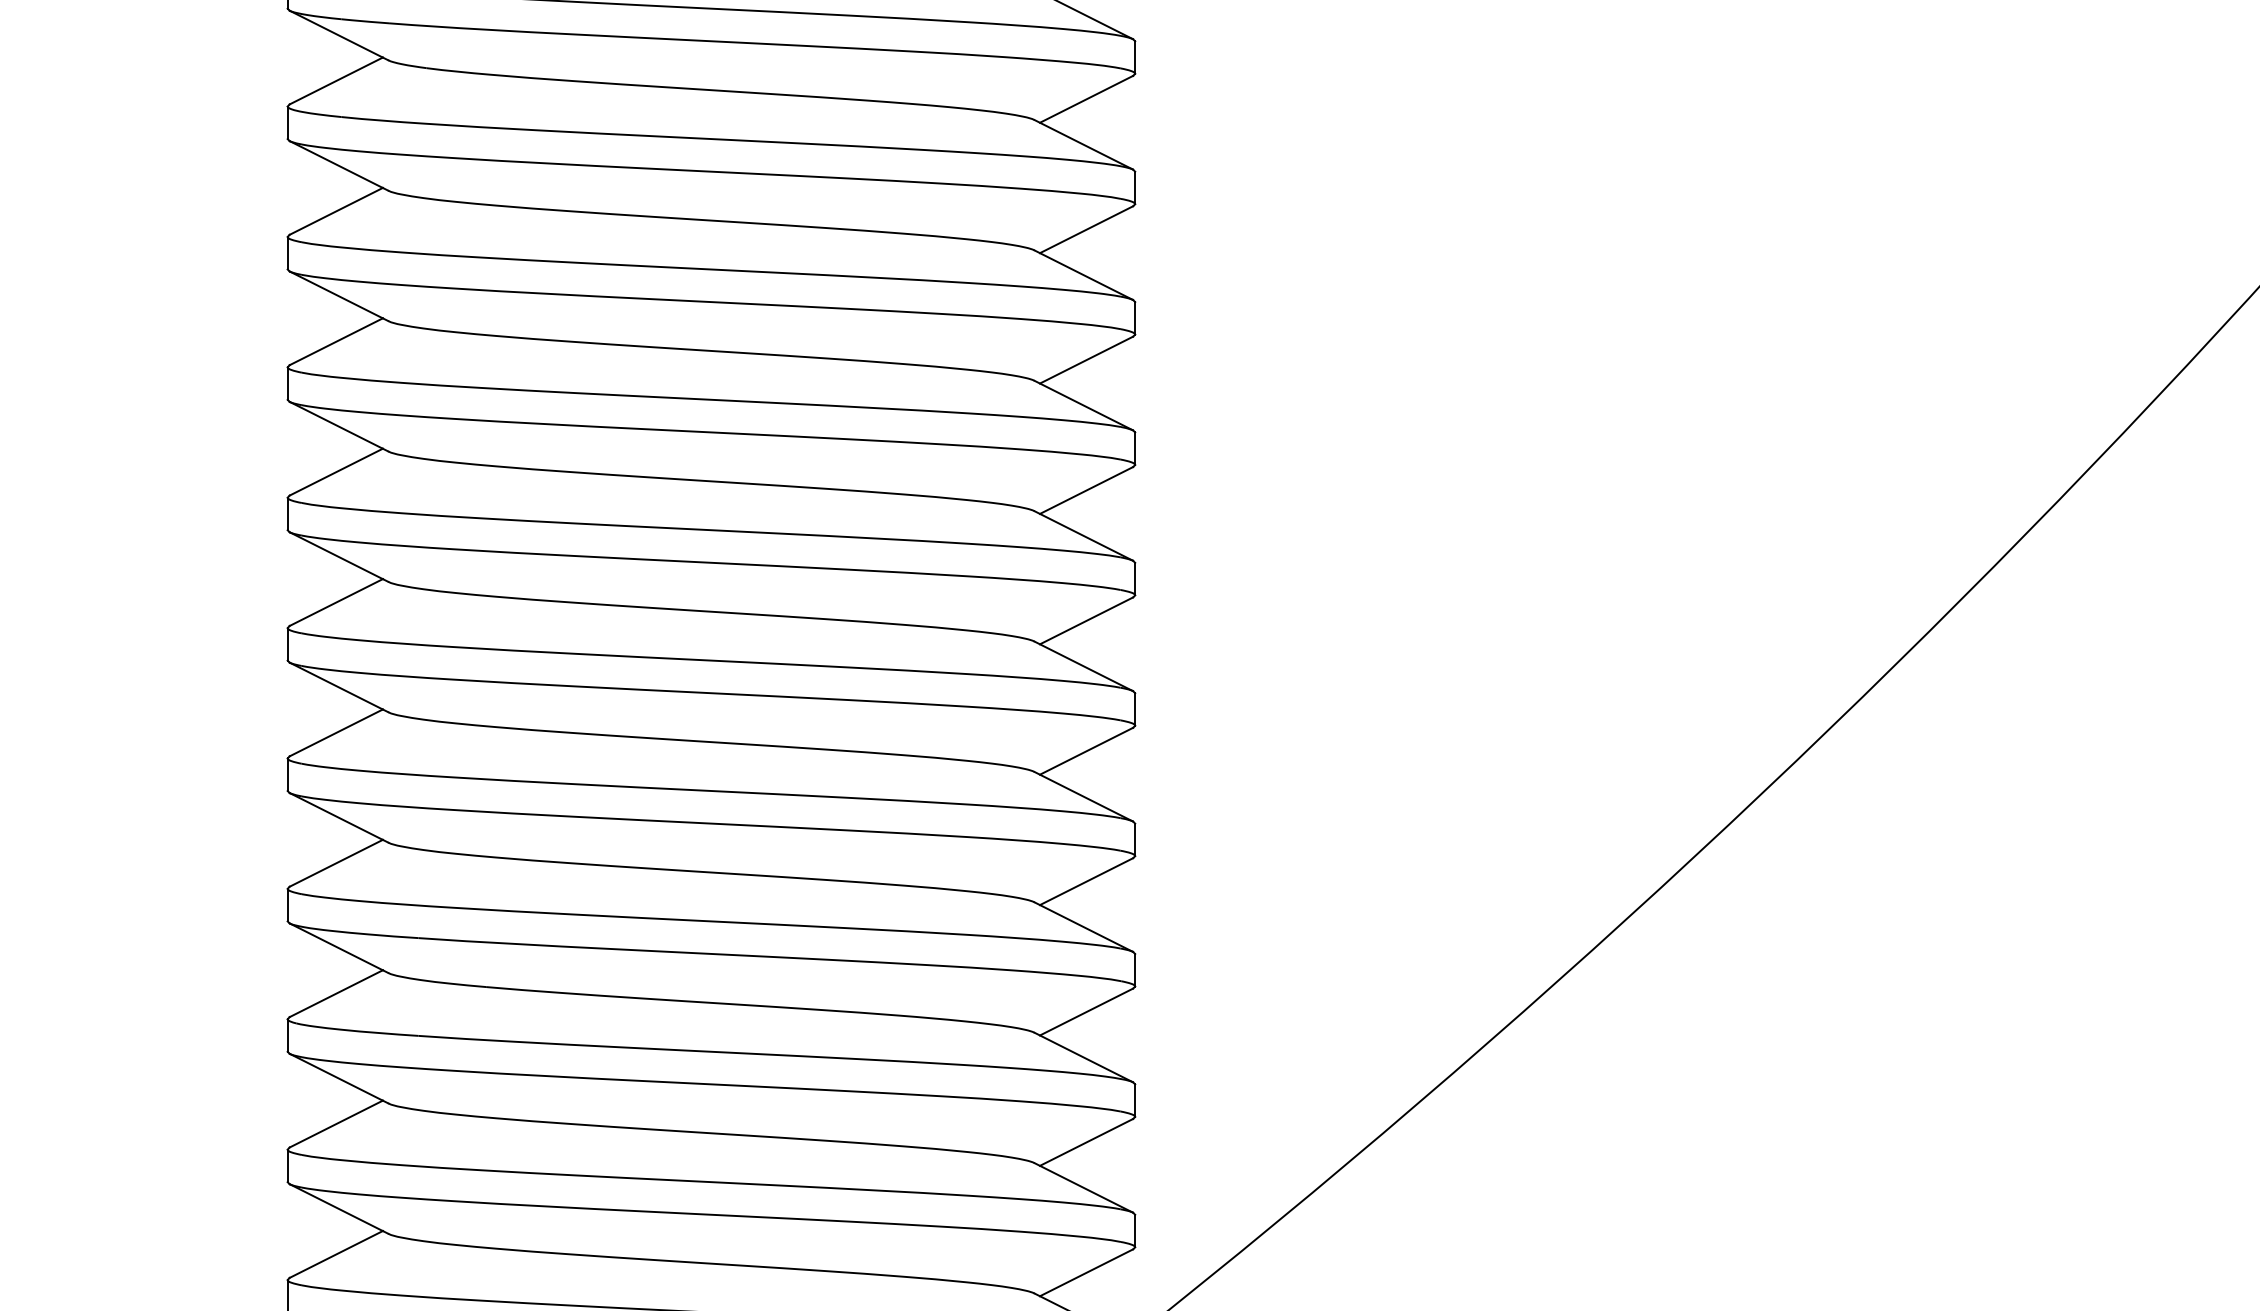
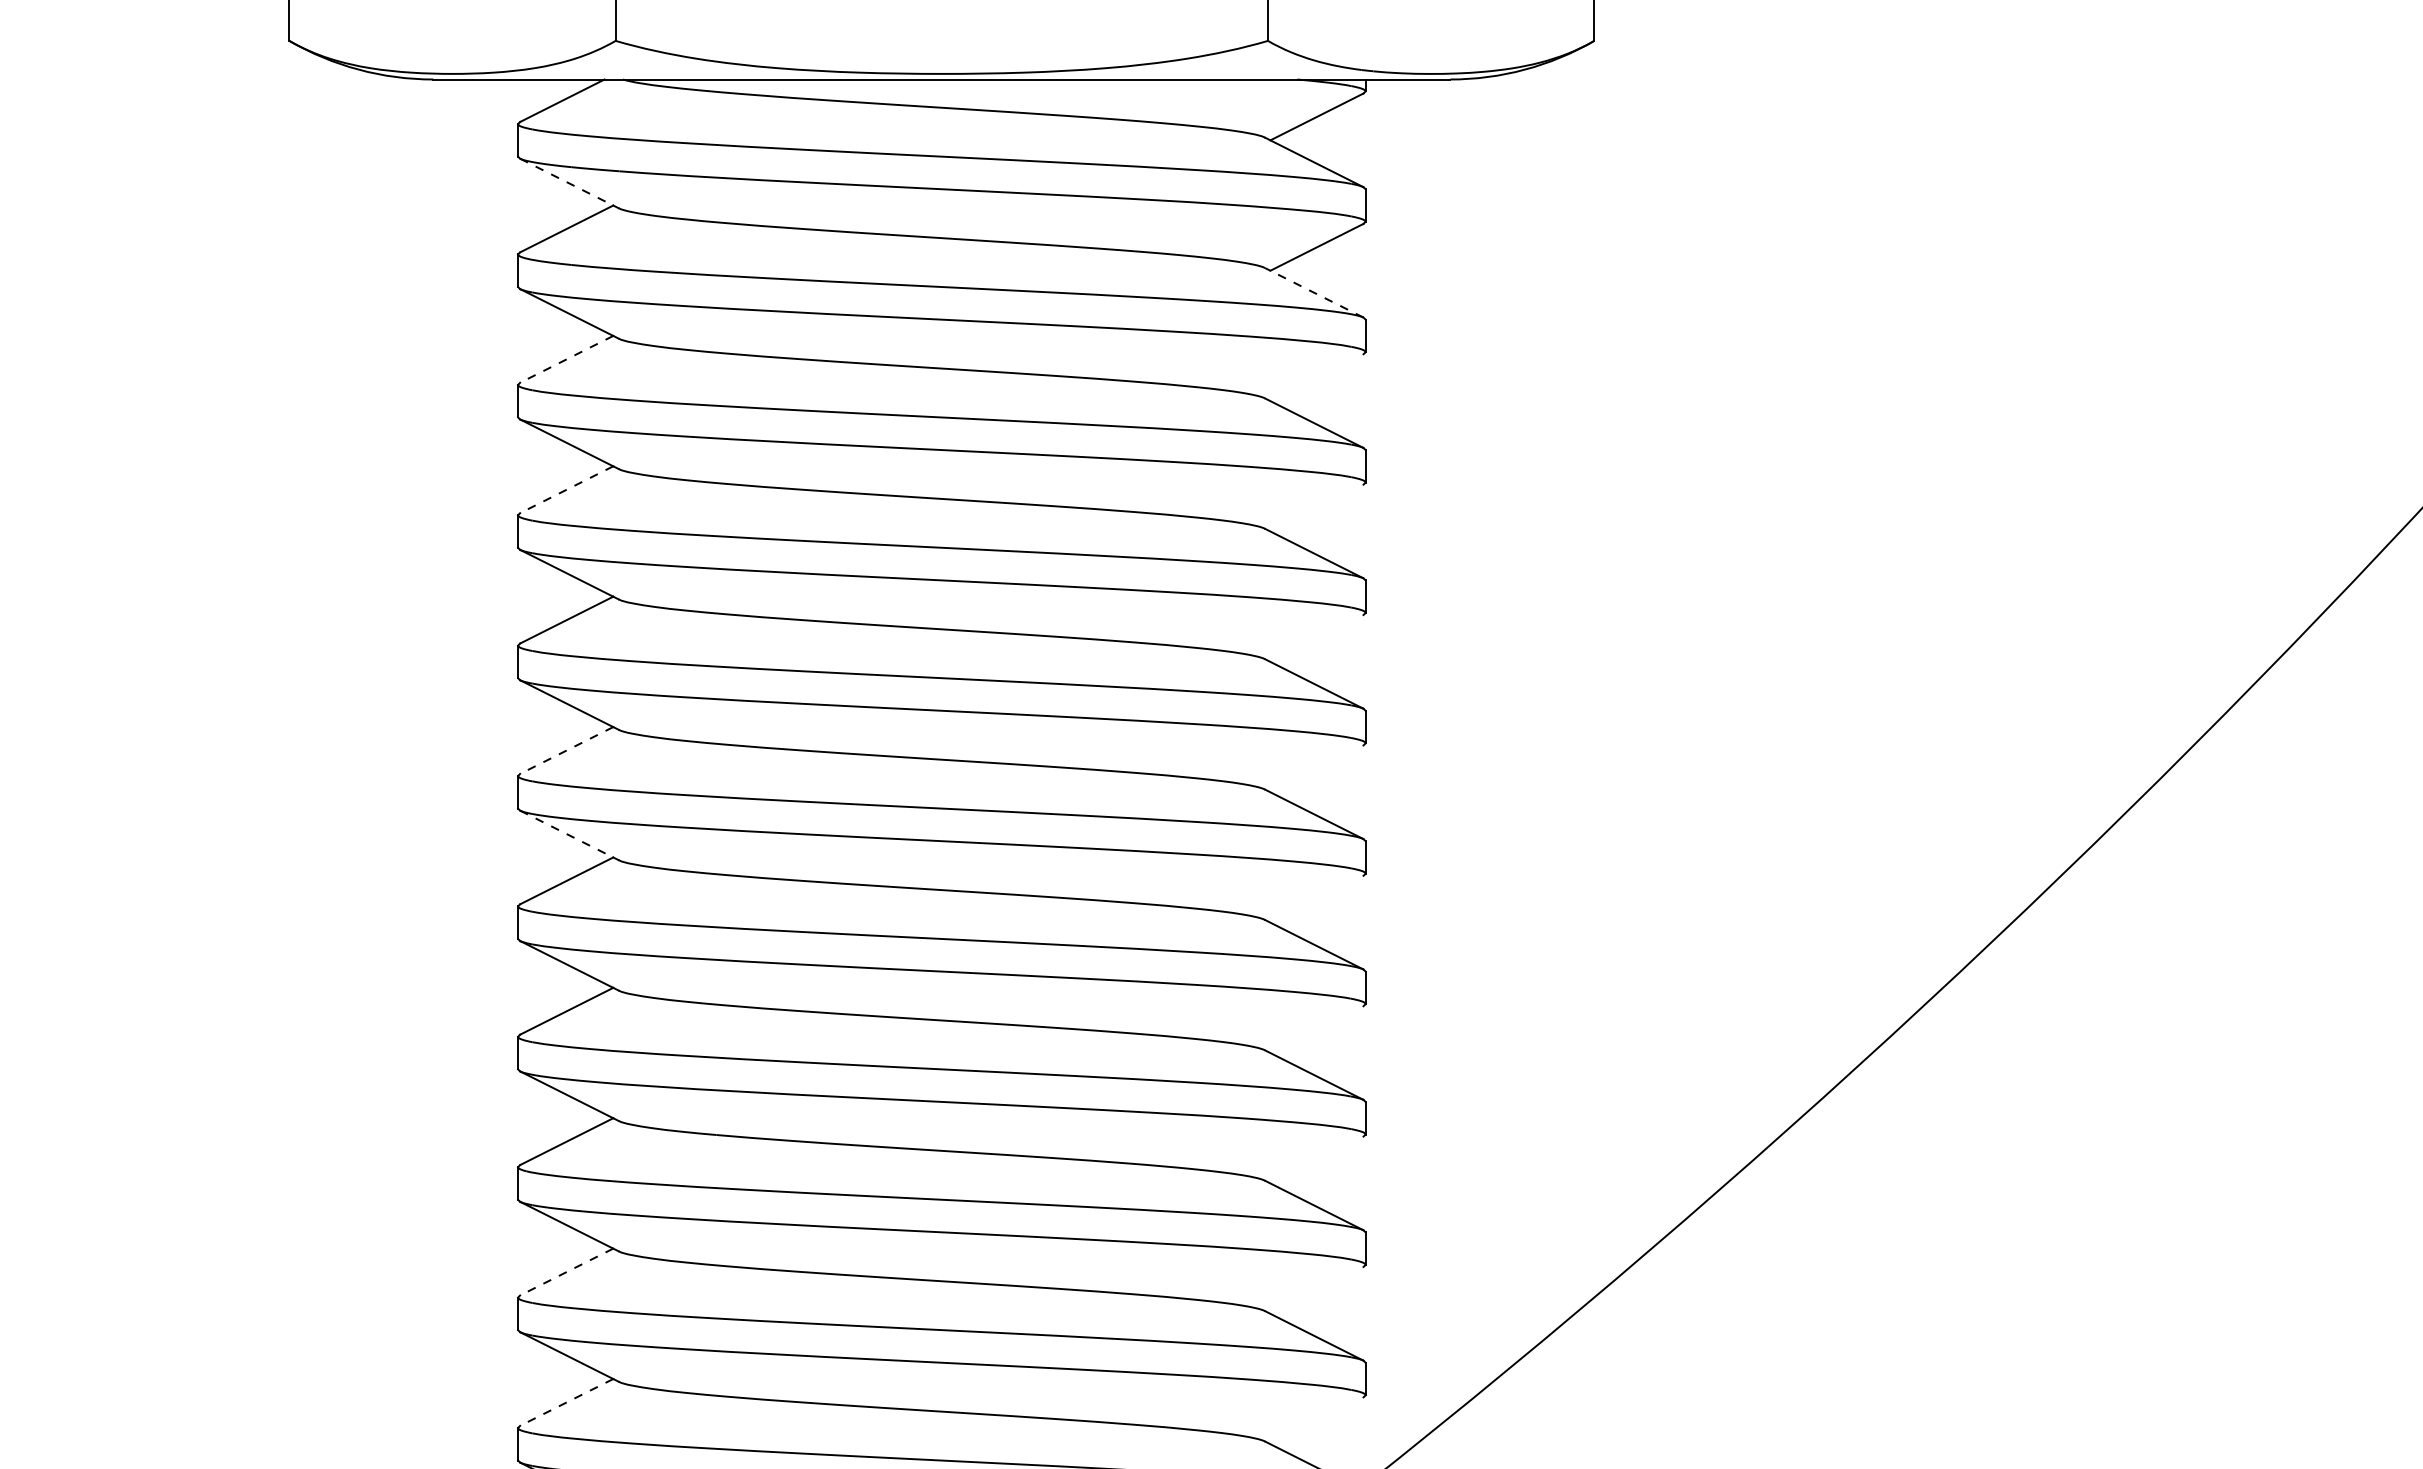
line: (337, 34) -> (567, 182), solid -> dashed
line: (1083, 144) -> (1313, 292), solid -> dashed
line: (336, 211) -> (566, 359), solid -> dashed
line: (1086, 229) -> (1316, 377), removed
line: (336, 341) -> (566, 489), solid -> dashed
line: (1086, 359) -> (1316, 507), removed
line: (1086, 490) -> (1316, 638), removed
line: (336, 602) -> (566, 750), solid -> dashed
line: (1086, 620) -> (1316, 768), removed
line: (337, 686) -> (567, 834), solid -> dashed
line: (1086, 750) -> (1316, 898), removed
line: (1086, 881) -> (1316, 1029), removed
line: (1086, 1011) -> (1316, 1159), removed
line: (336, 1124) -> (566, 1272), solid -> dashed
line: (1086, 1141) -> (1316, 1289), removed
line: (336, 1254) -> (566, 1402), solid -> dashed
line: (1086, 1272) -> (1316, 1420), removed

